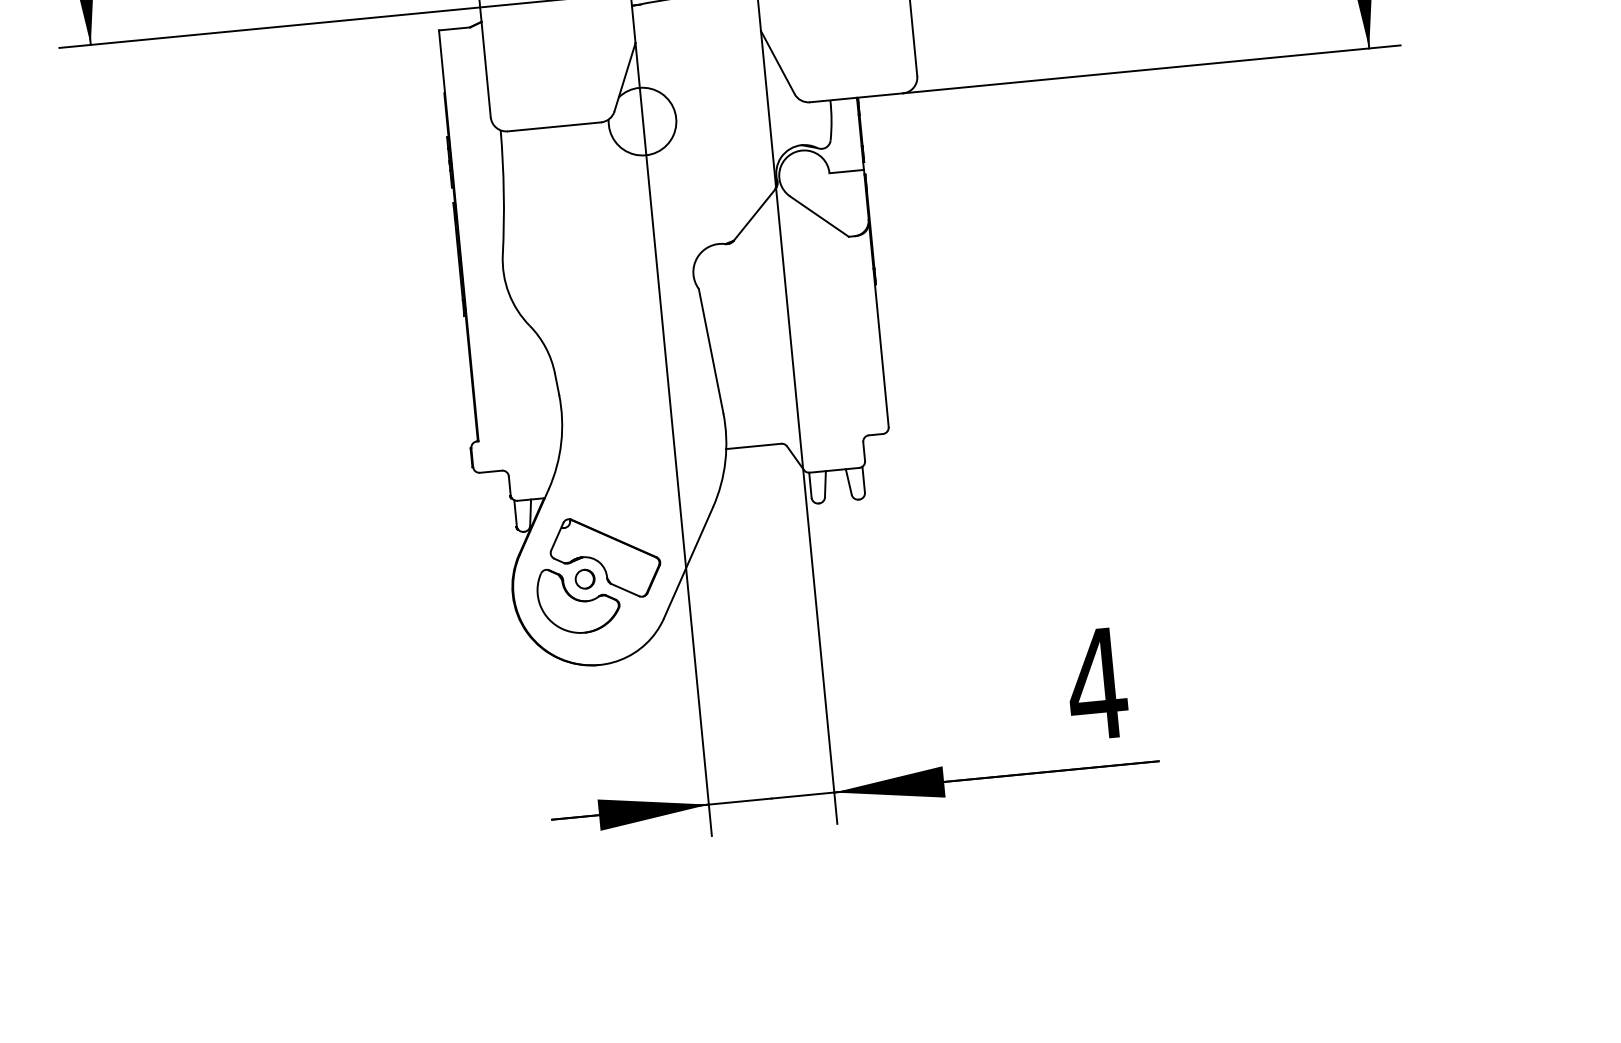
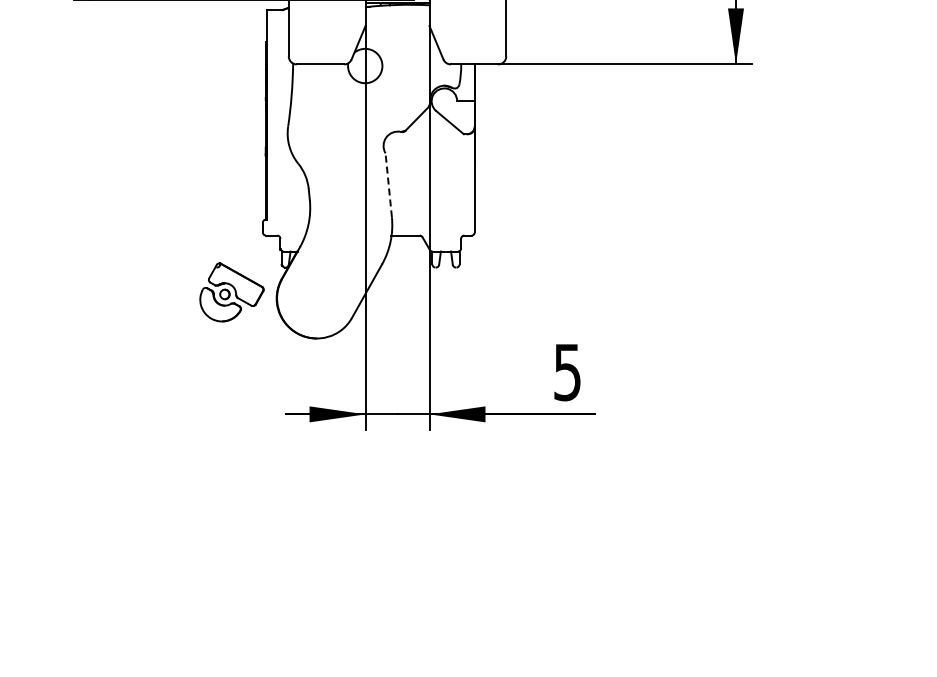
line: (710, 349) -> (388, 184), solid -> dashed
part: (597, 574) -> (231, 292), moved
text: (1096, 684) -> (567, 372), 4 -> 5

